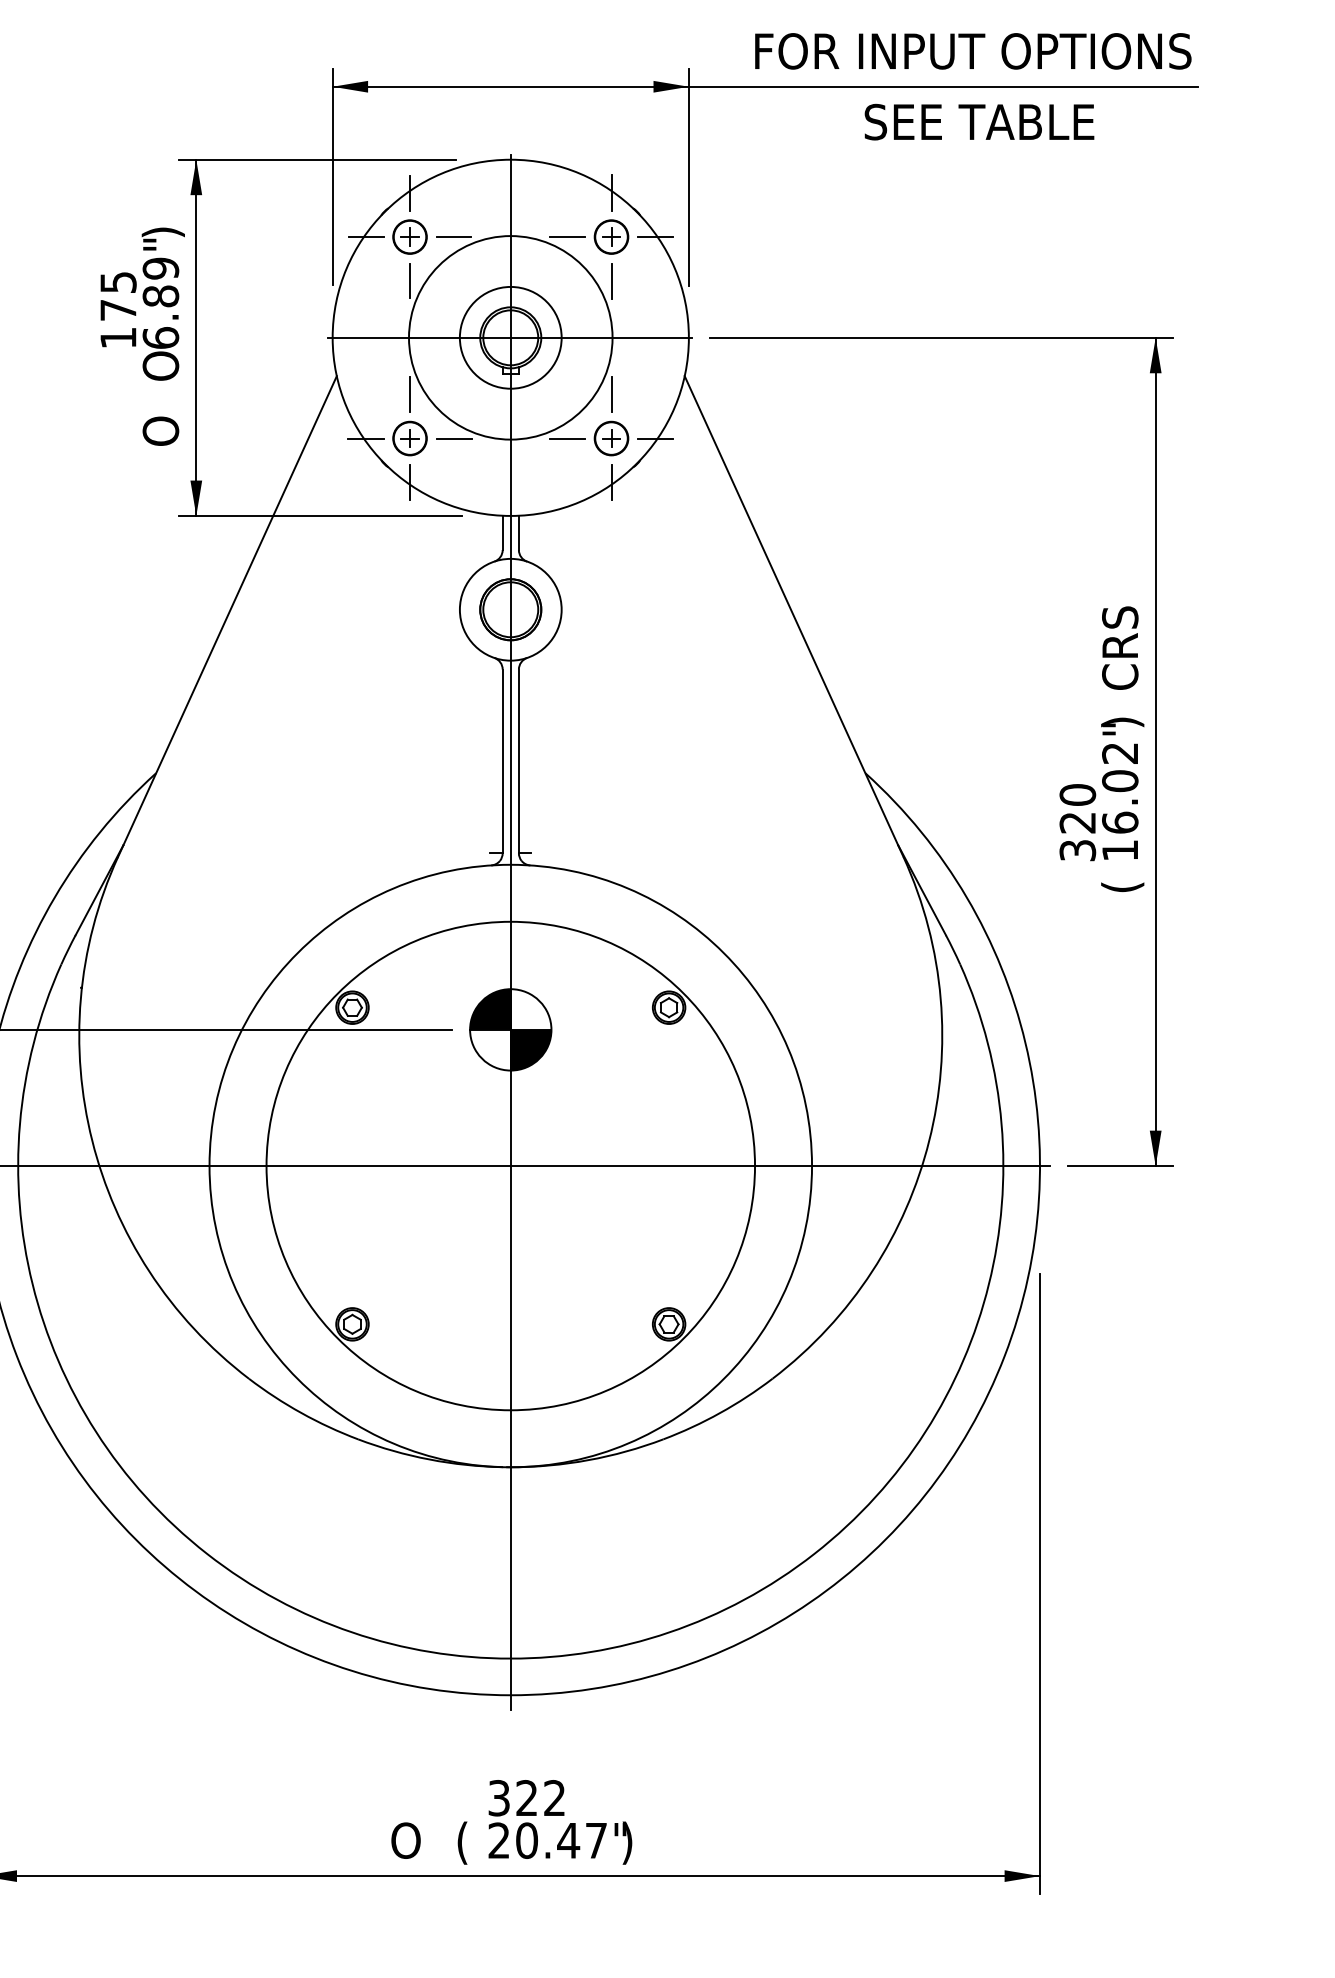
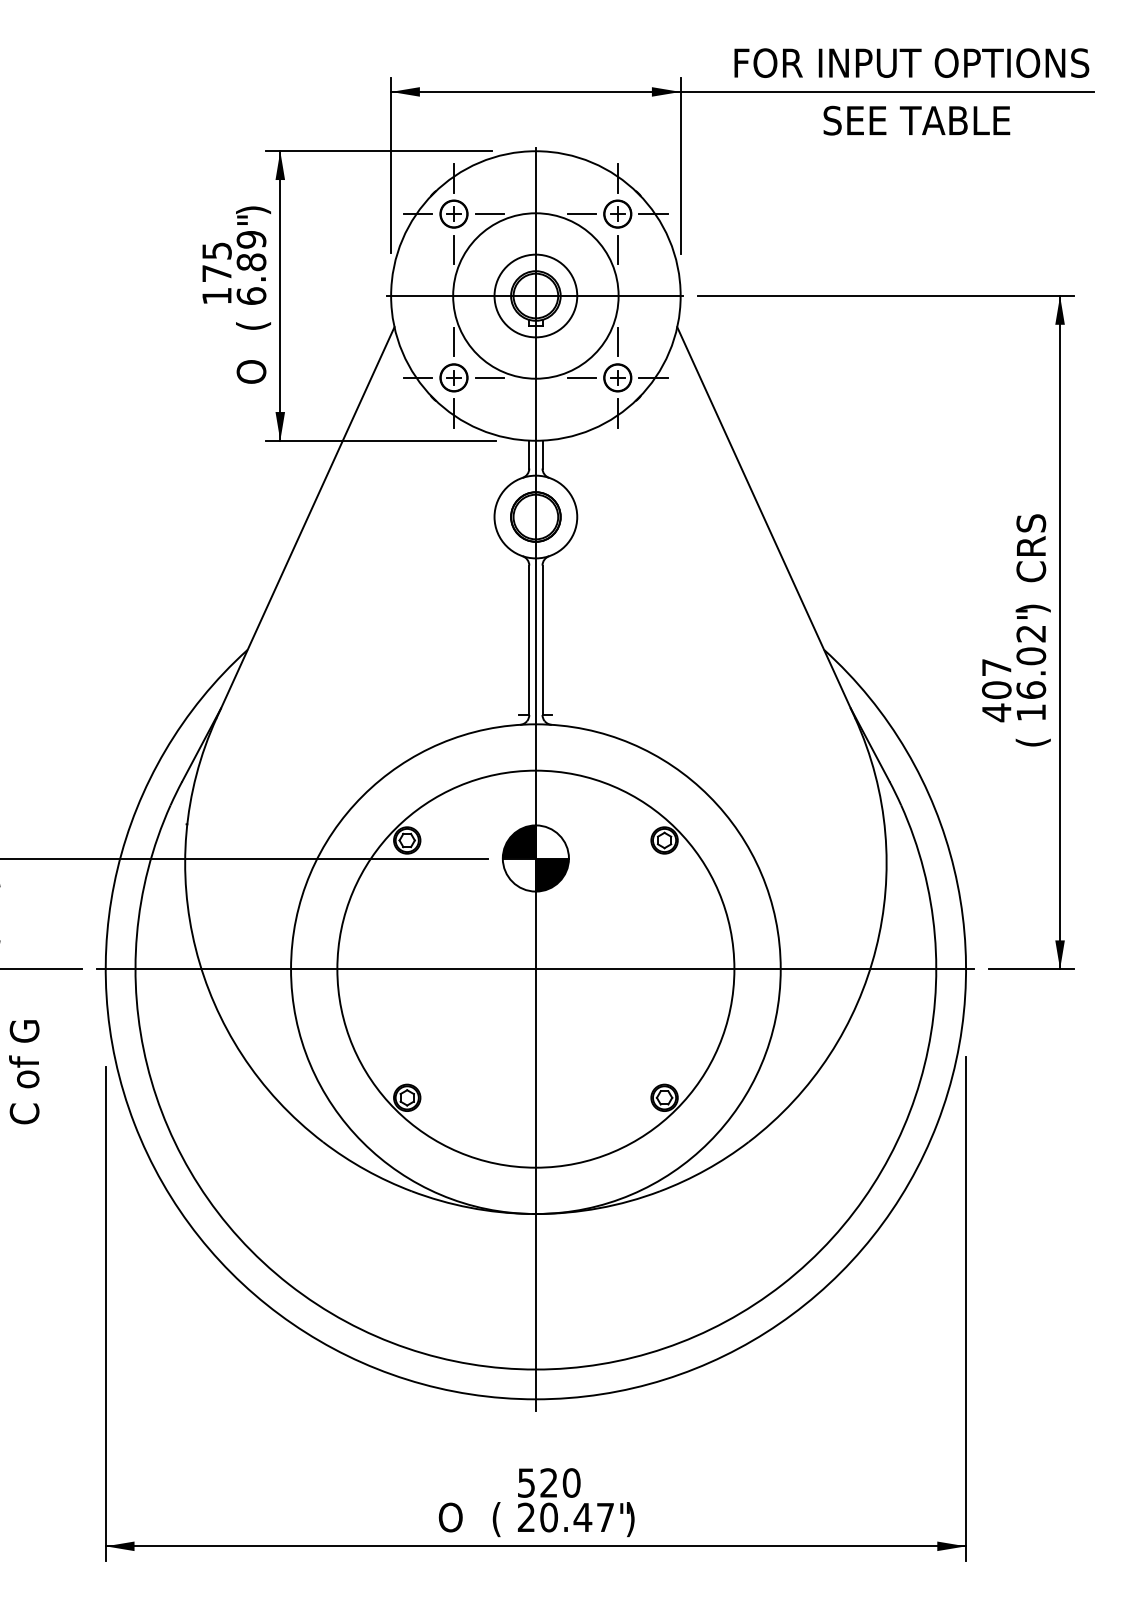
text: (163, 365) -> (253, 318), O -> (
text: (1077, 823) -> (996, 690), 320 -> 407
text: (527, 1797) -> (549, 1482), 322 -> 520

